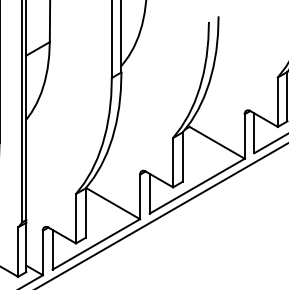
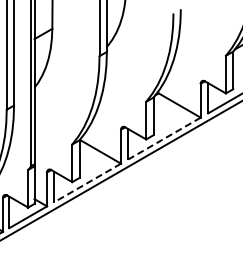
line: (197, 186) -> (164, 138), solid -> dashed
line: (96, 245) -> (87, 183), solid -> dashed

